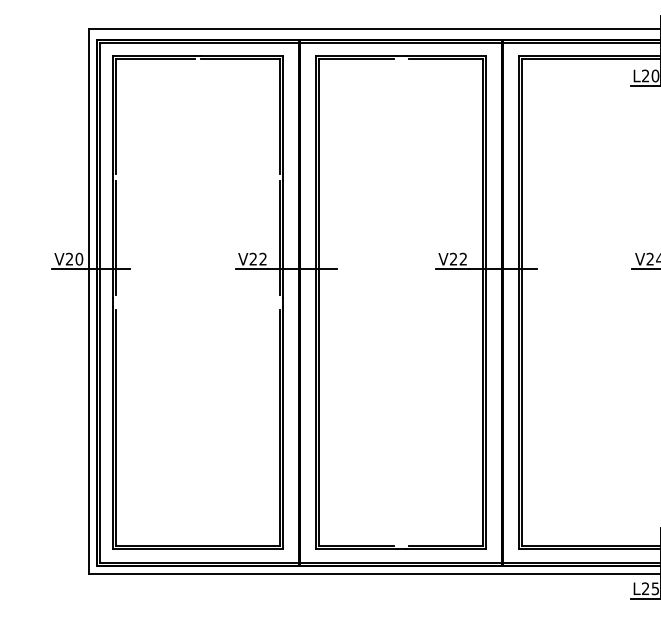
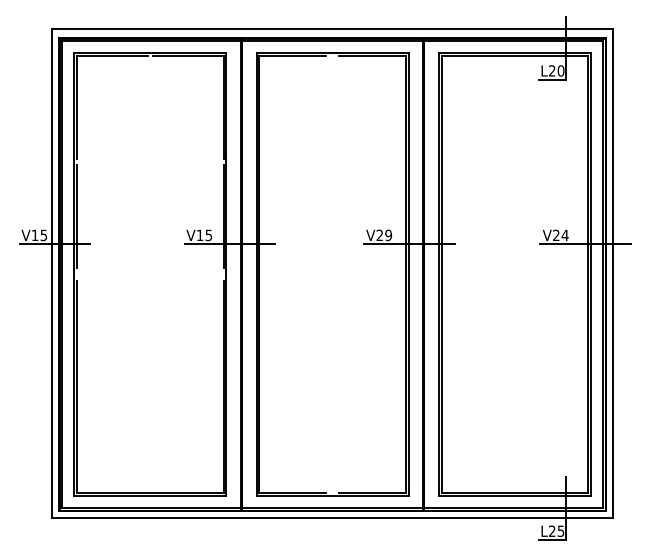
text: (74, 259) -> (39, 235), V20 -> V15
text: (258, 259) -> (204, 235), V22 -> V15
text: (463, 259) -> (388, 235), V22 -> V29

